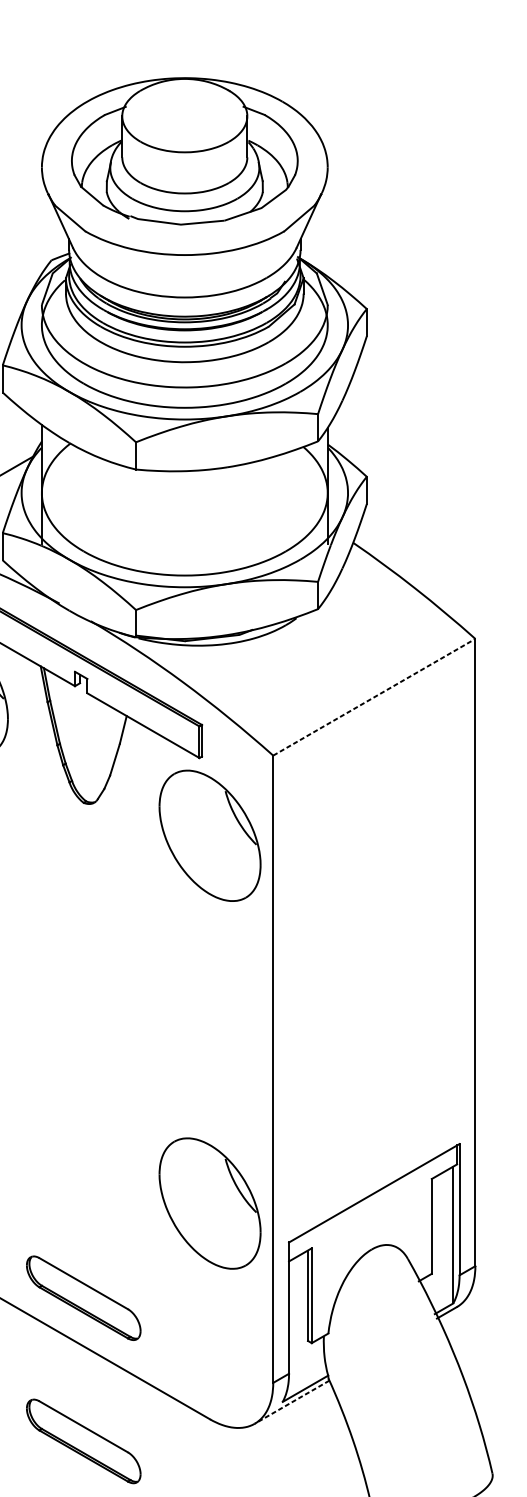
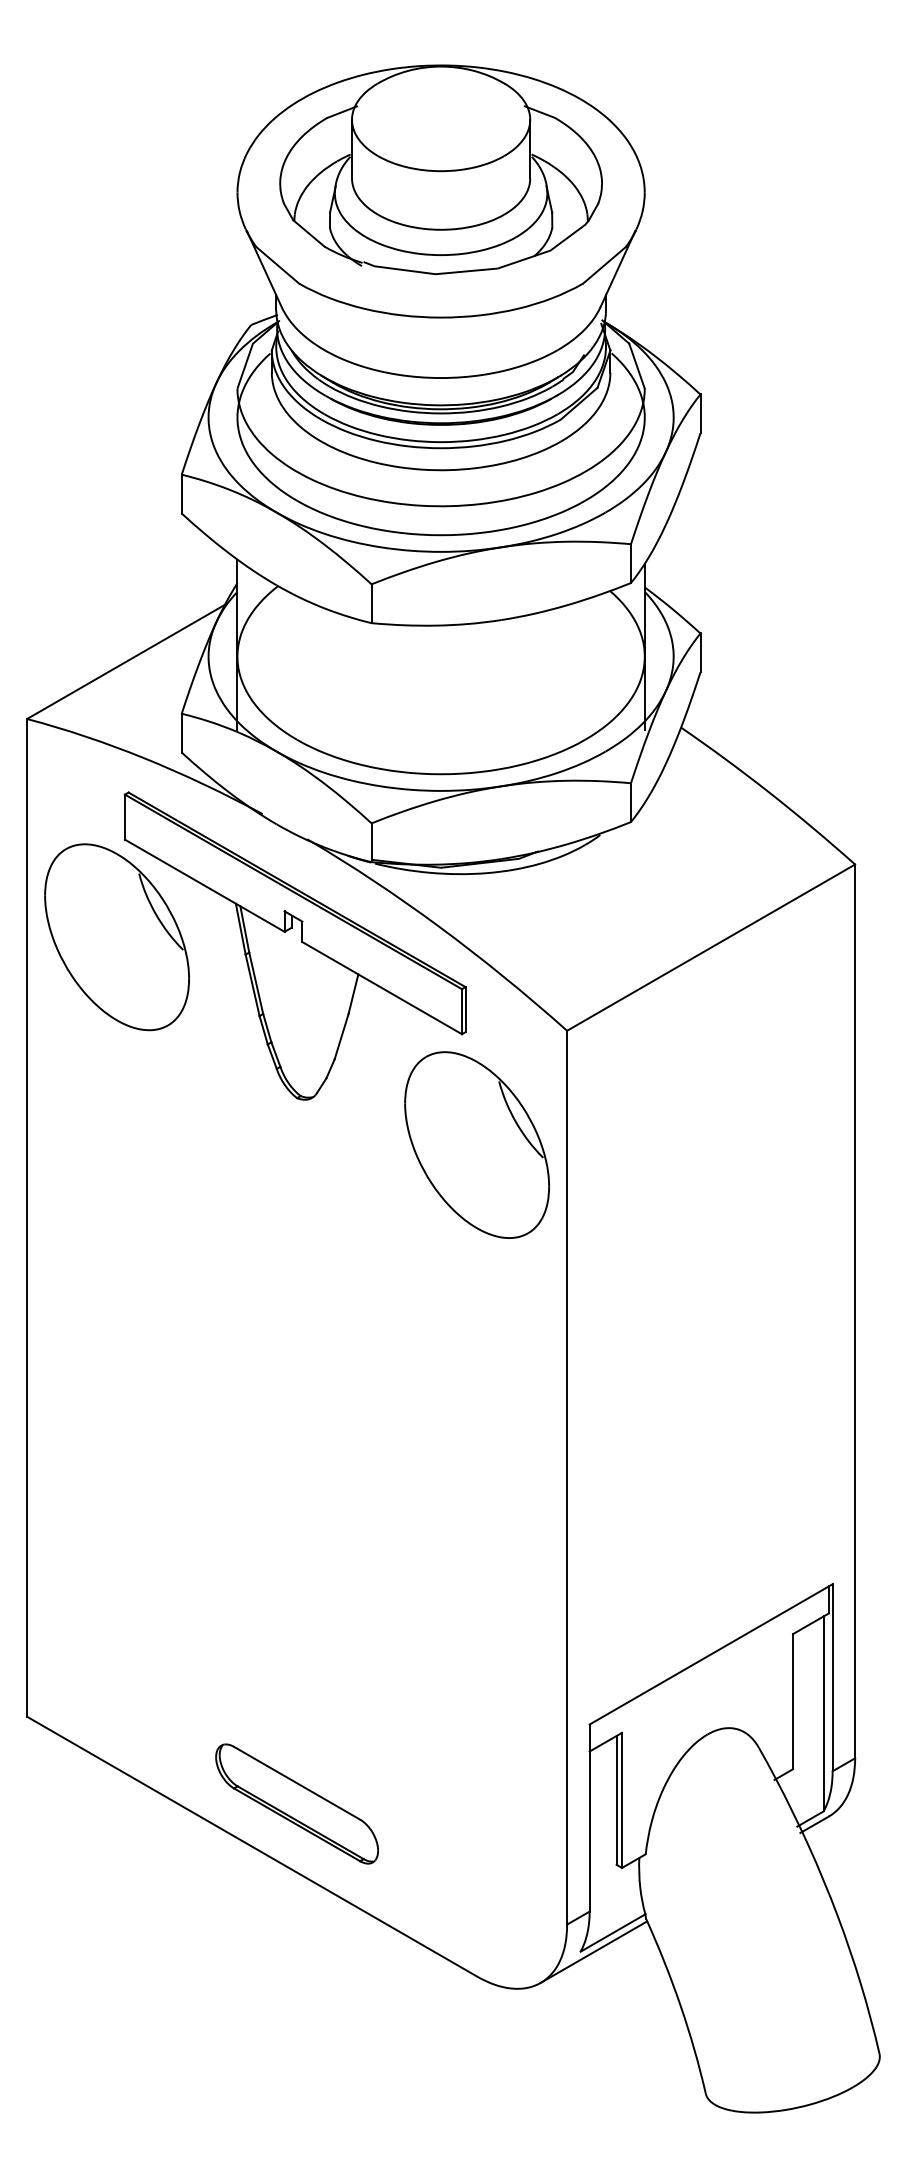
line: (374, 697) -> (711, 947), dashed -> solid
part: (209, 1203) -> (476, 1668), removed
line: (291, 1402) -> (593, 1952), dashed -> solid
part: (83, 1441) -> (296, 2007), removed

